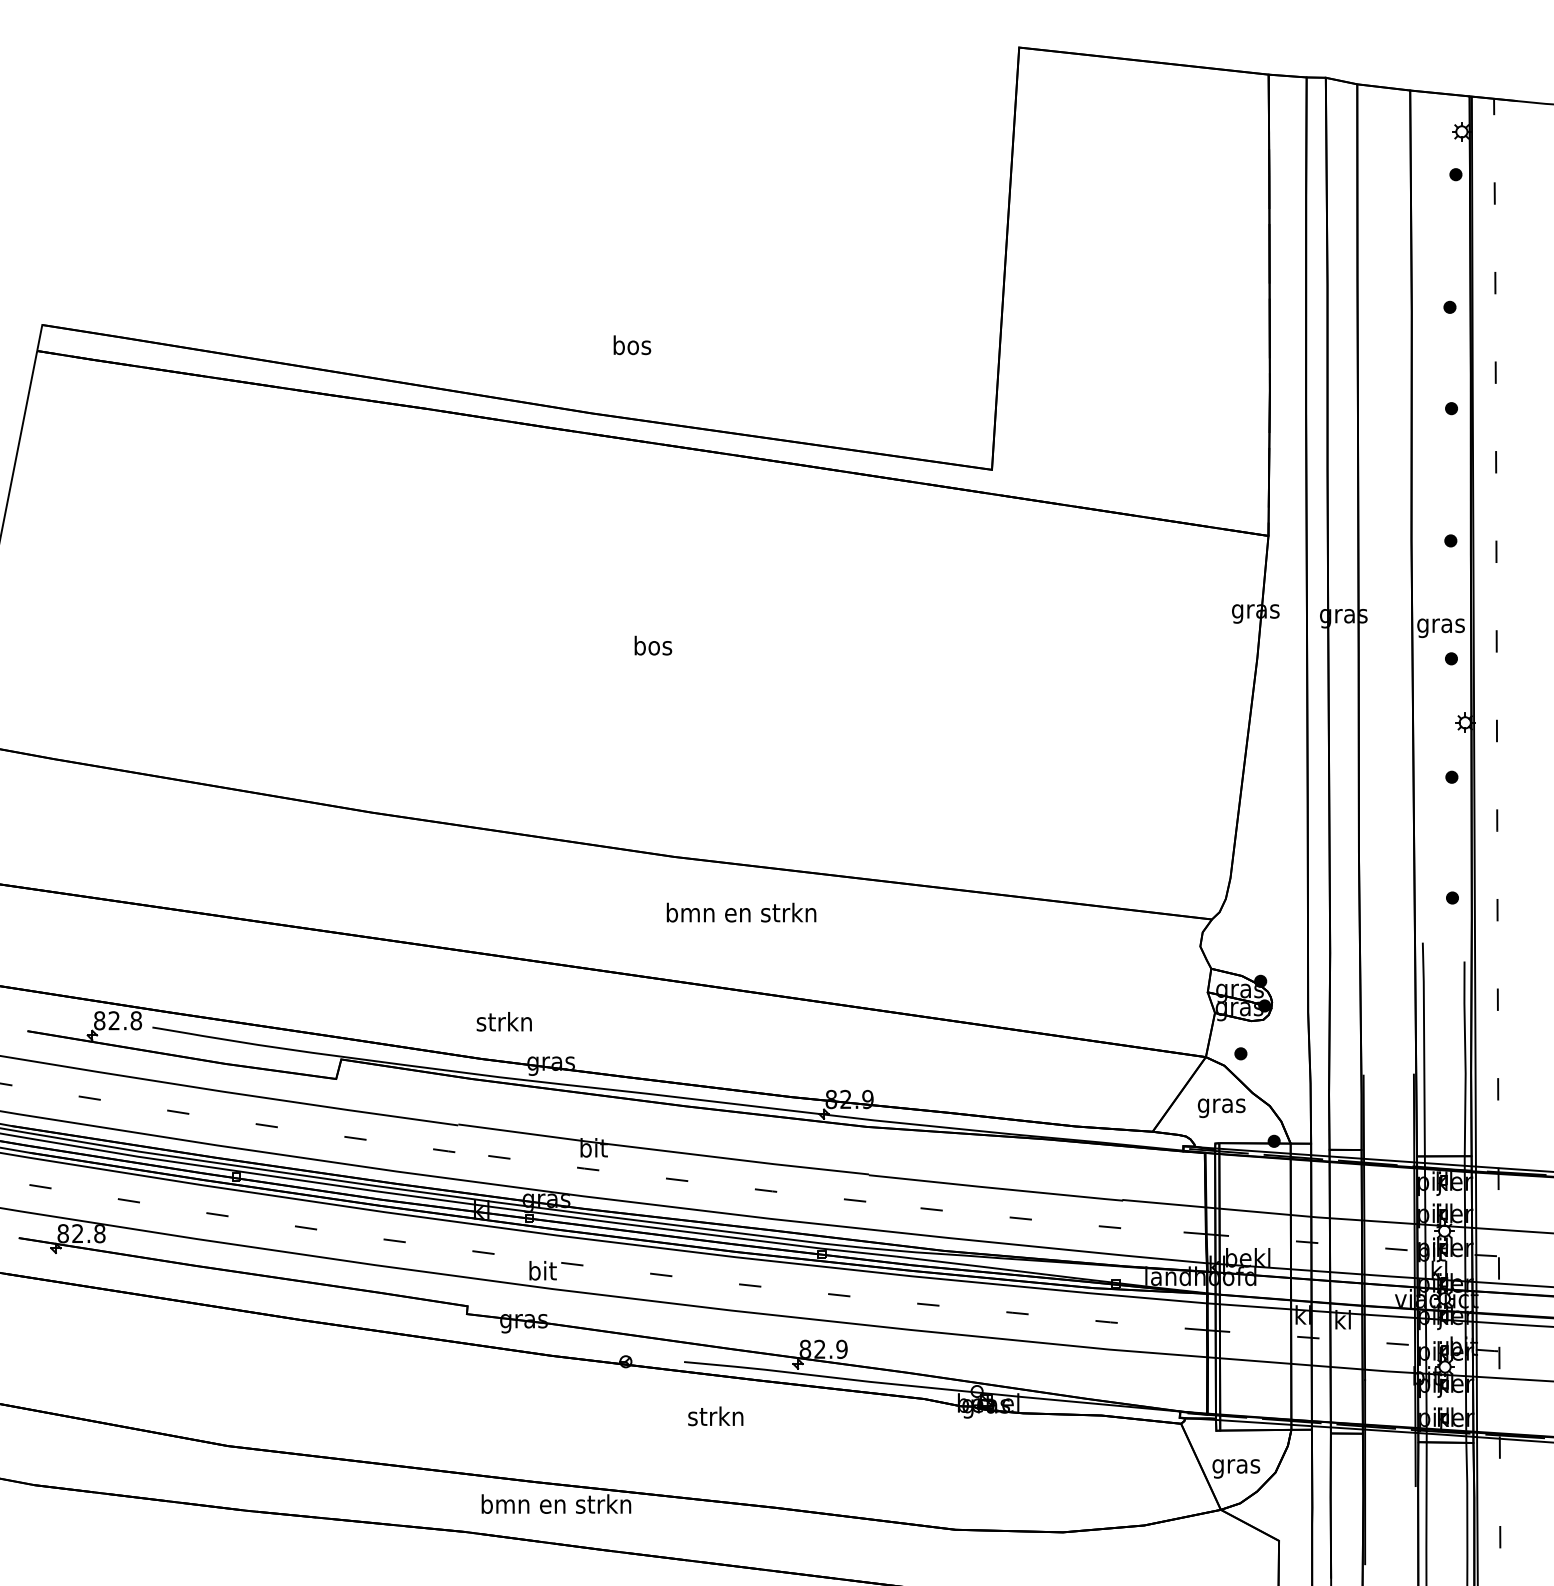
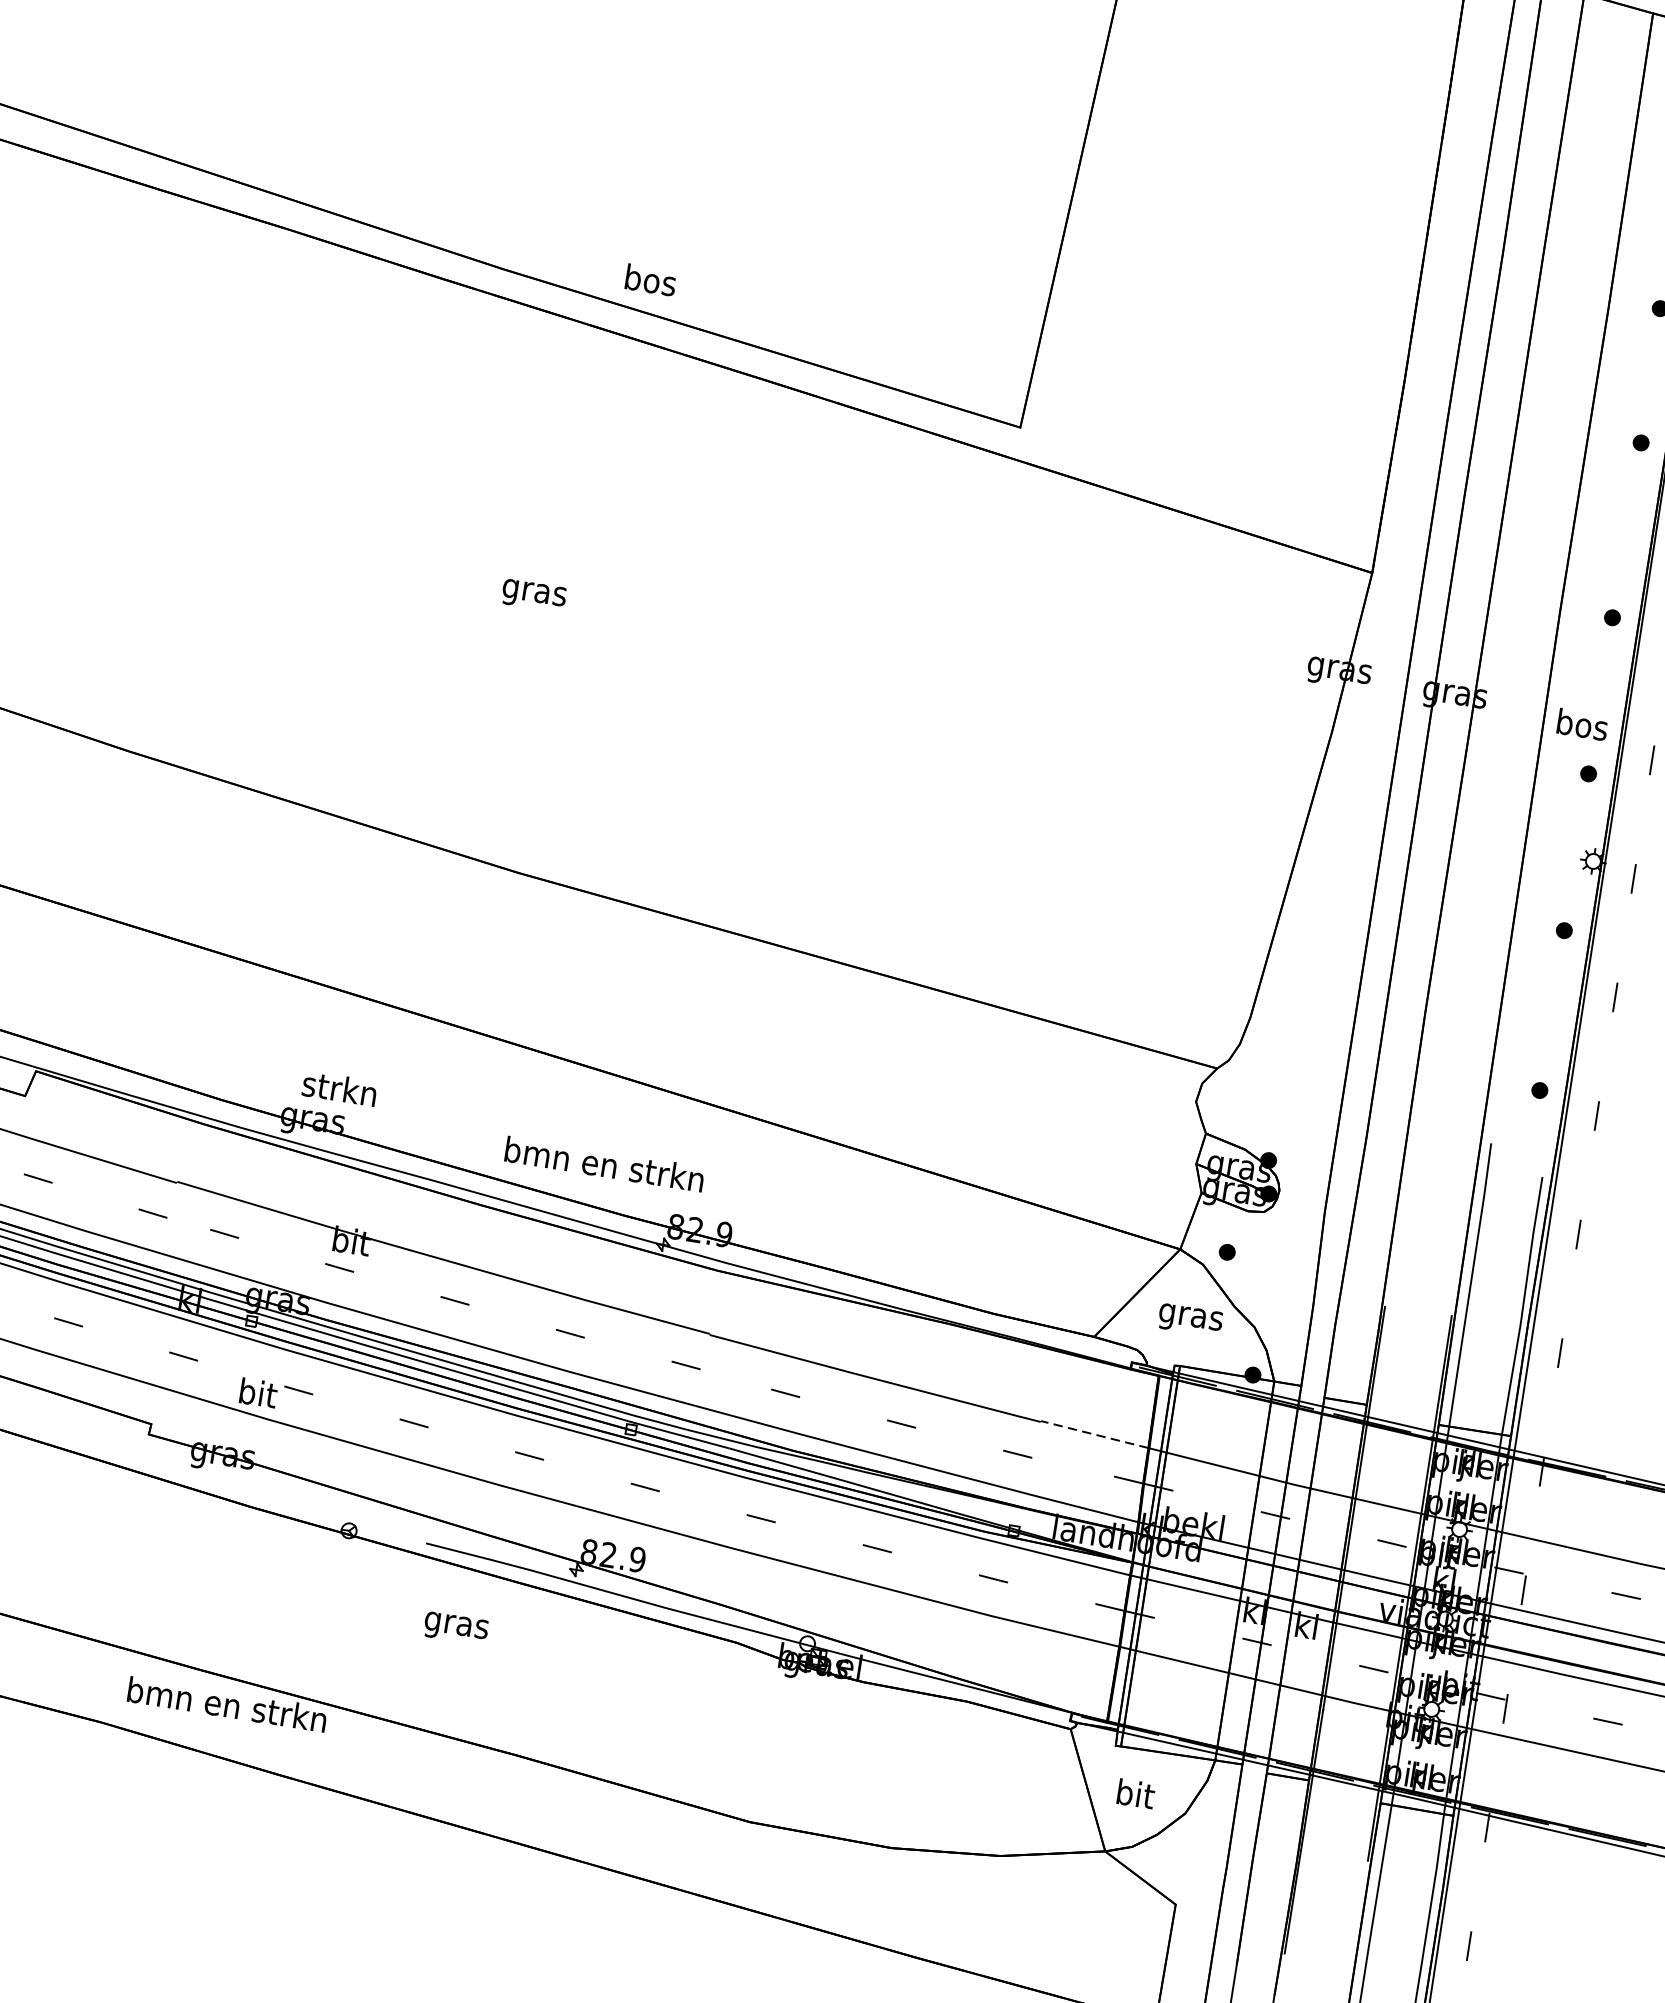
text: (632, 345) -> (651, 280), moved
text: (1440, 625) -> (1581, 727), gras -> bos
text: (652, 647) -> (534, 591), bos -> gras
text: (741, 912) -> (604, 1164), moved
text: (503, 1021) -> (338, 1088), moved
line: (1163, 1203) -> (1093, 1434), solid -> dashed
text: (715, 1418) -> (455, 1624), strkn -> gras
text: (1236, 1466) -> (1134, 1797), gras -> bit

